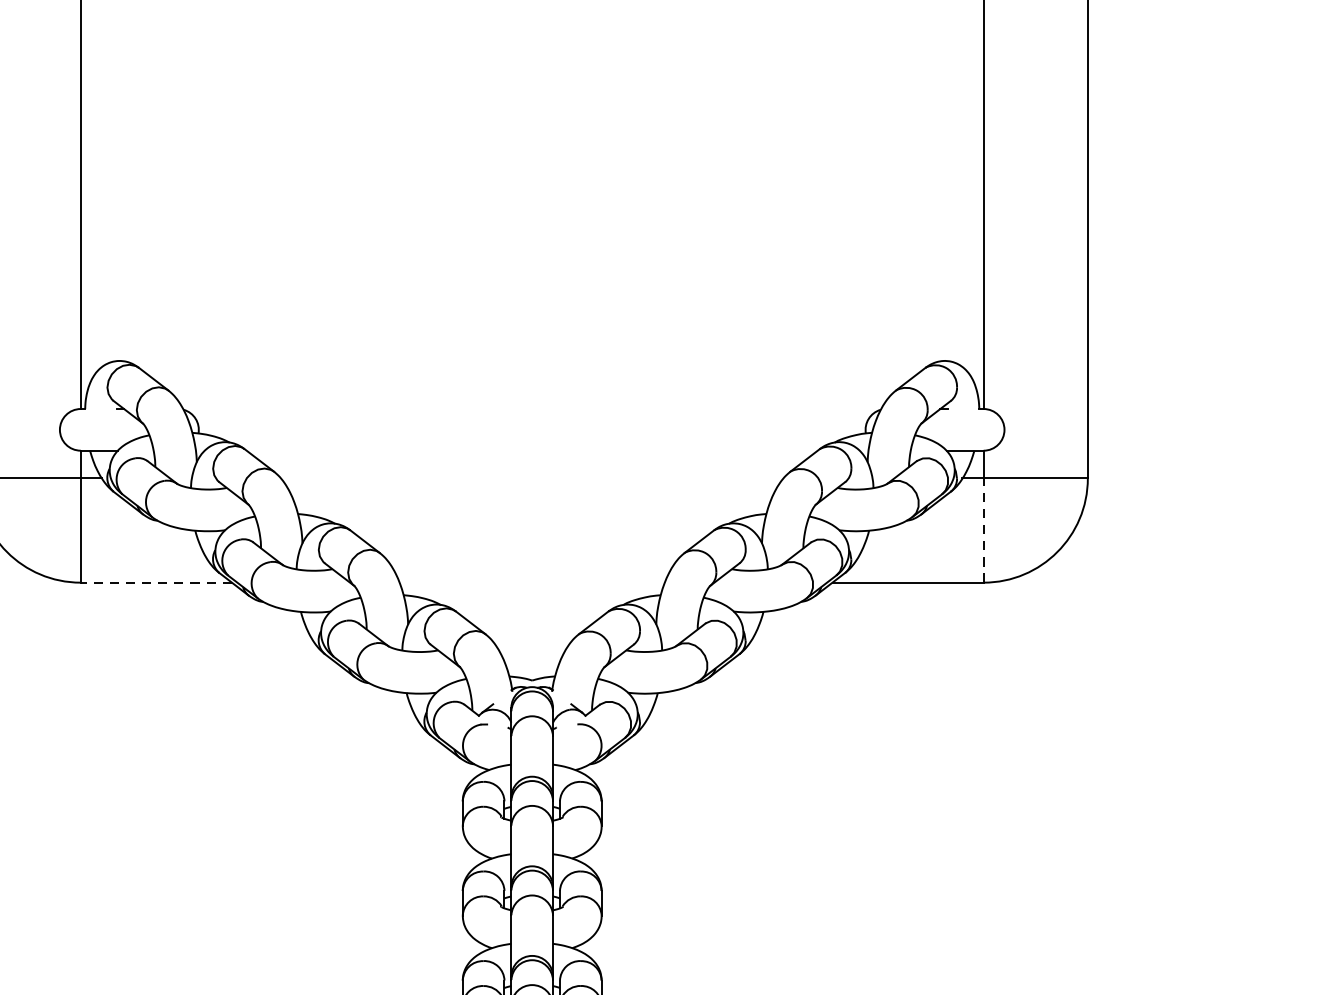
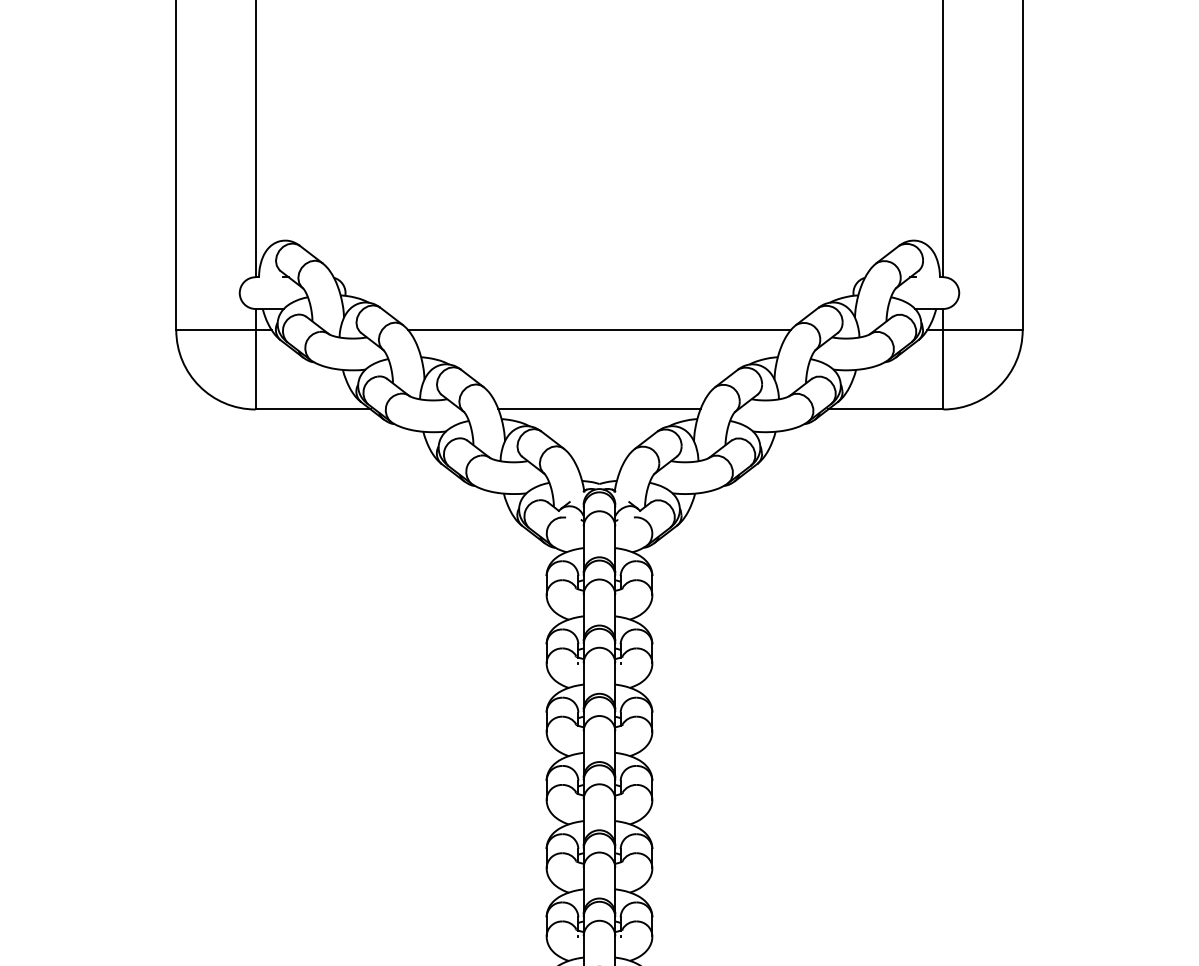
line: (532, 478) -> (599, 330), added
line: (983, 530) -> (943, 369), dashed -> solid
line: (156, 582) -> (313, 409), dashed -> solid
line: (532, 582) -> (599, 409), added

